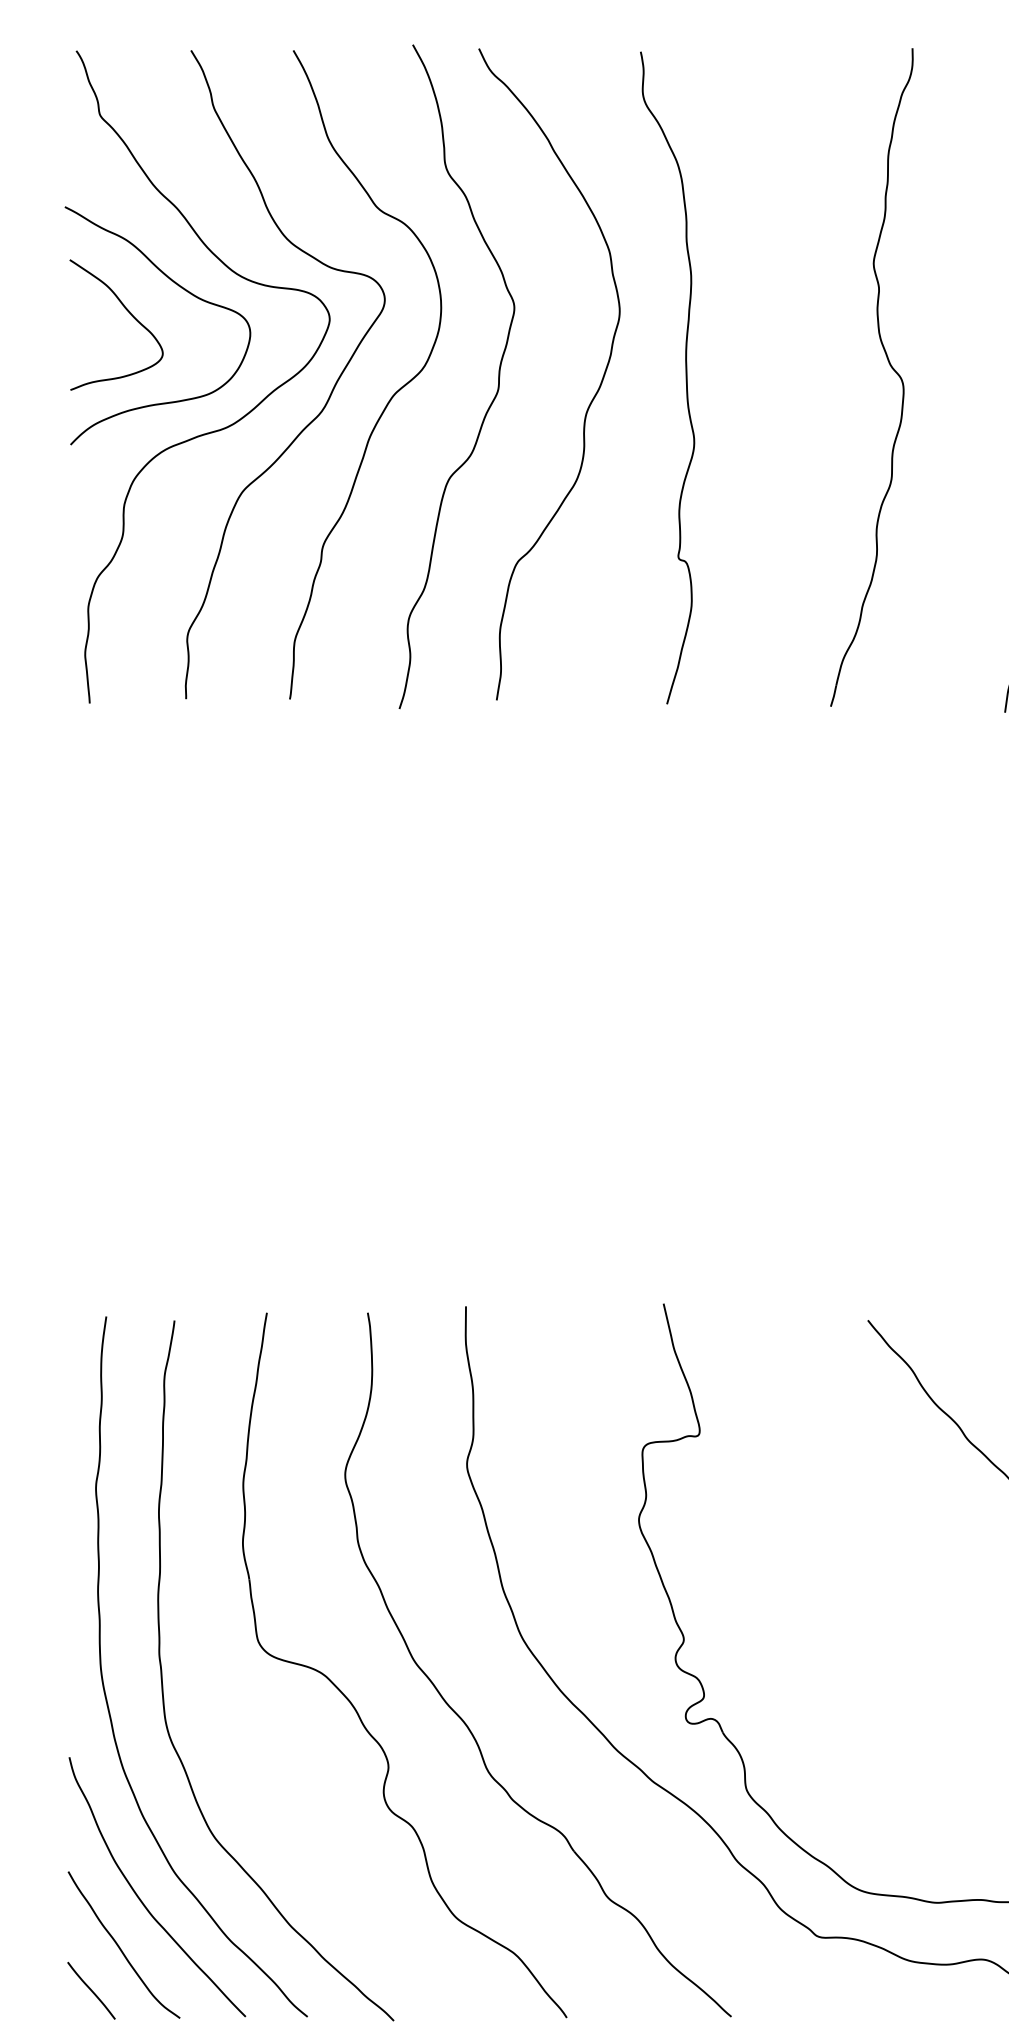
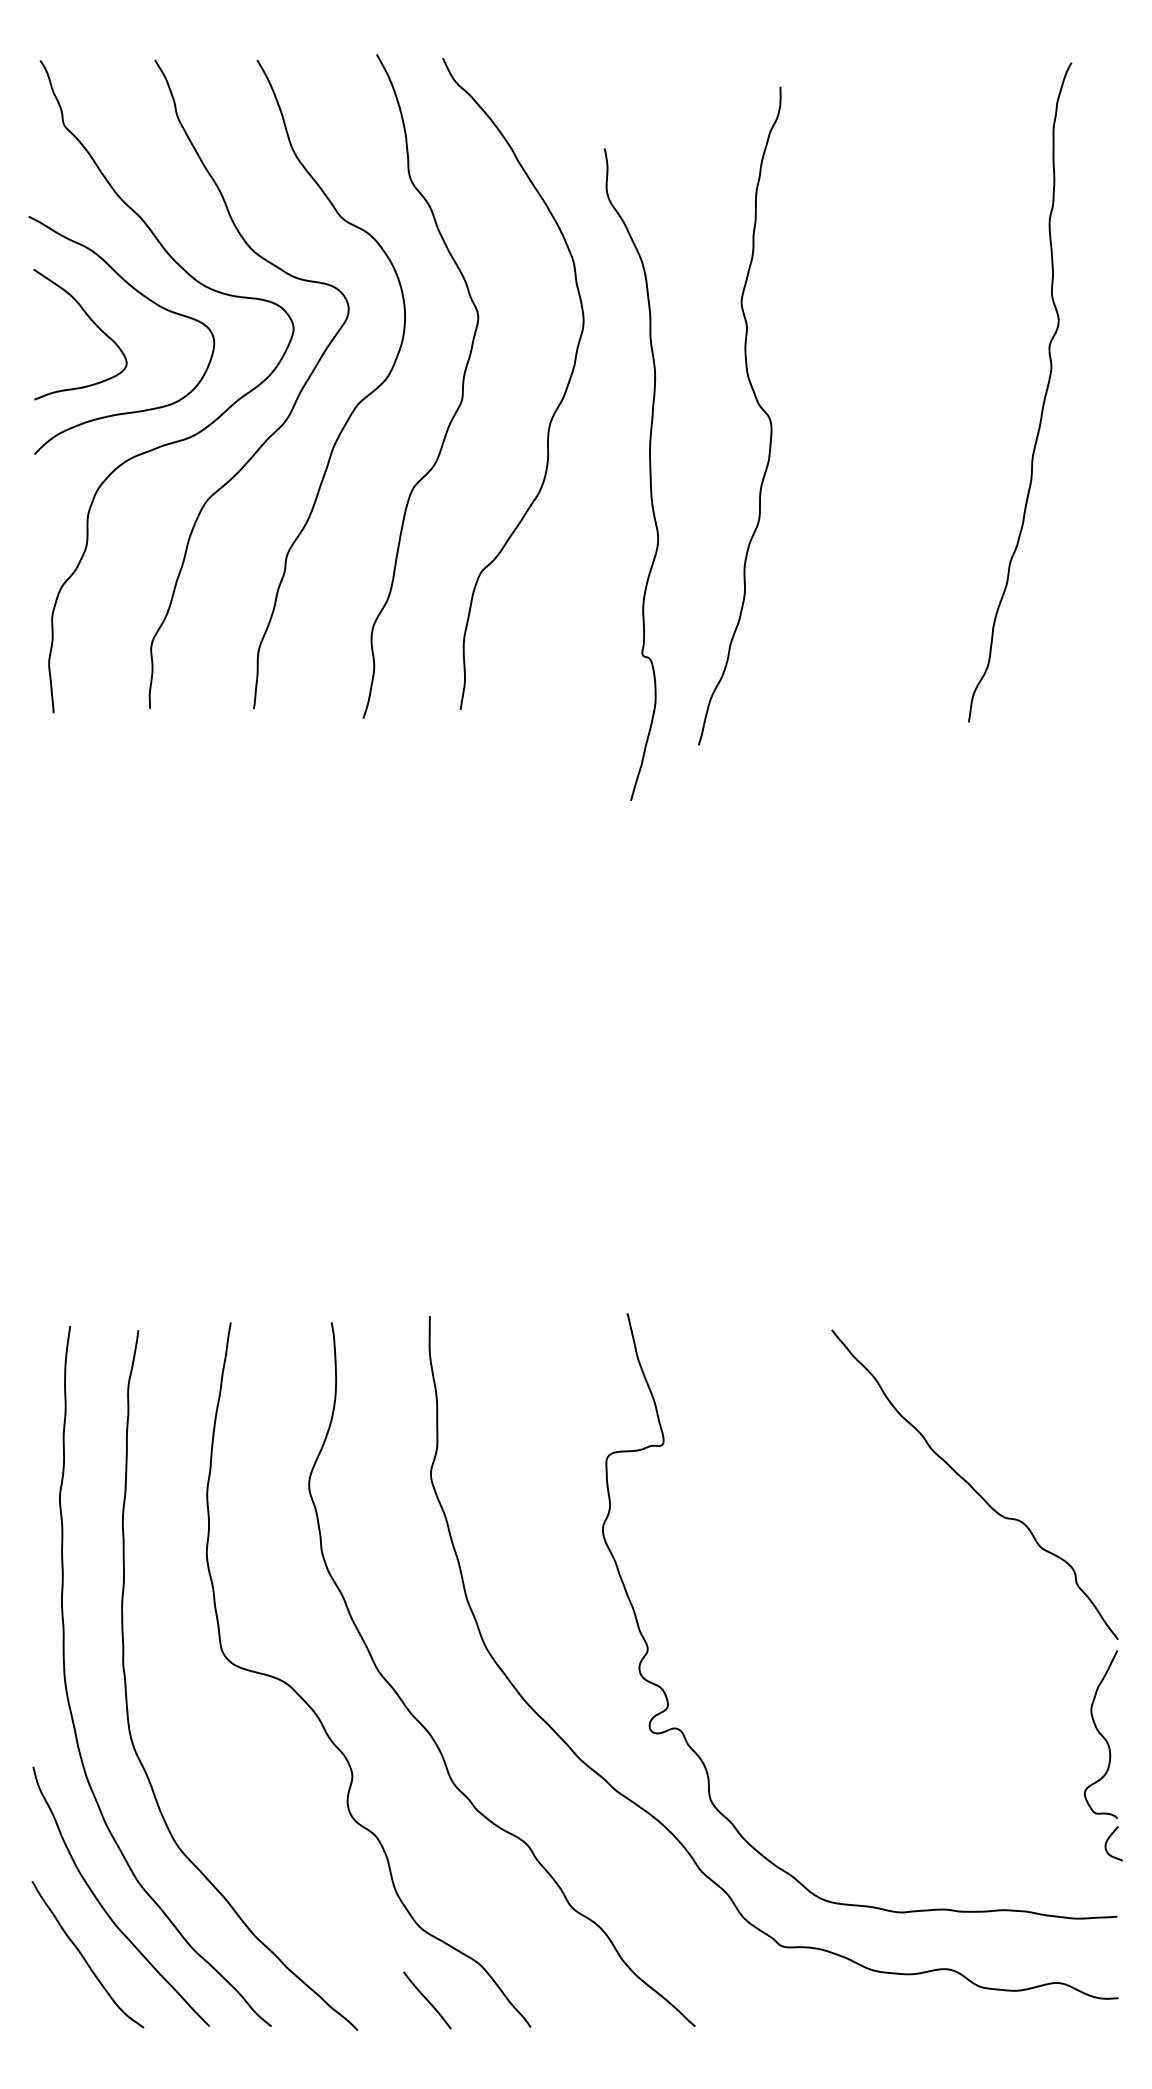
part: (889, 365) -> (757, 404), moved
curve: (685, 377) -> (649, 474), moved
line: (91, 1990) -> (427, 2000), moved

